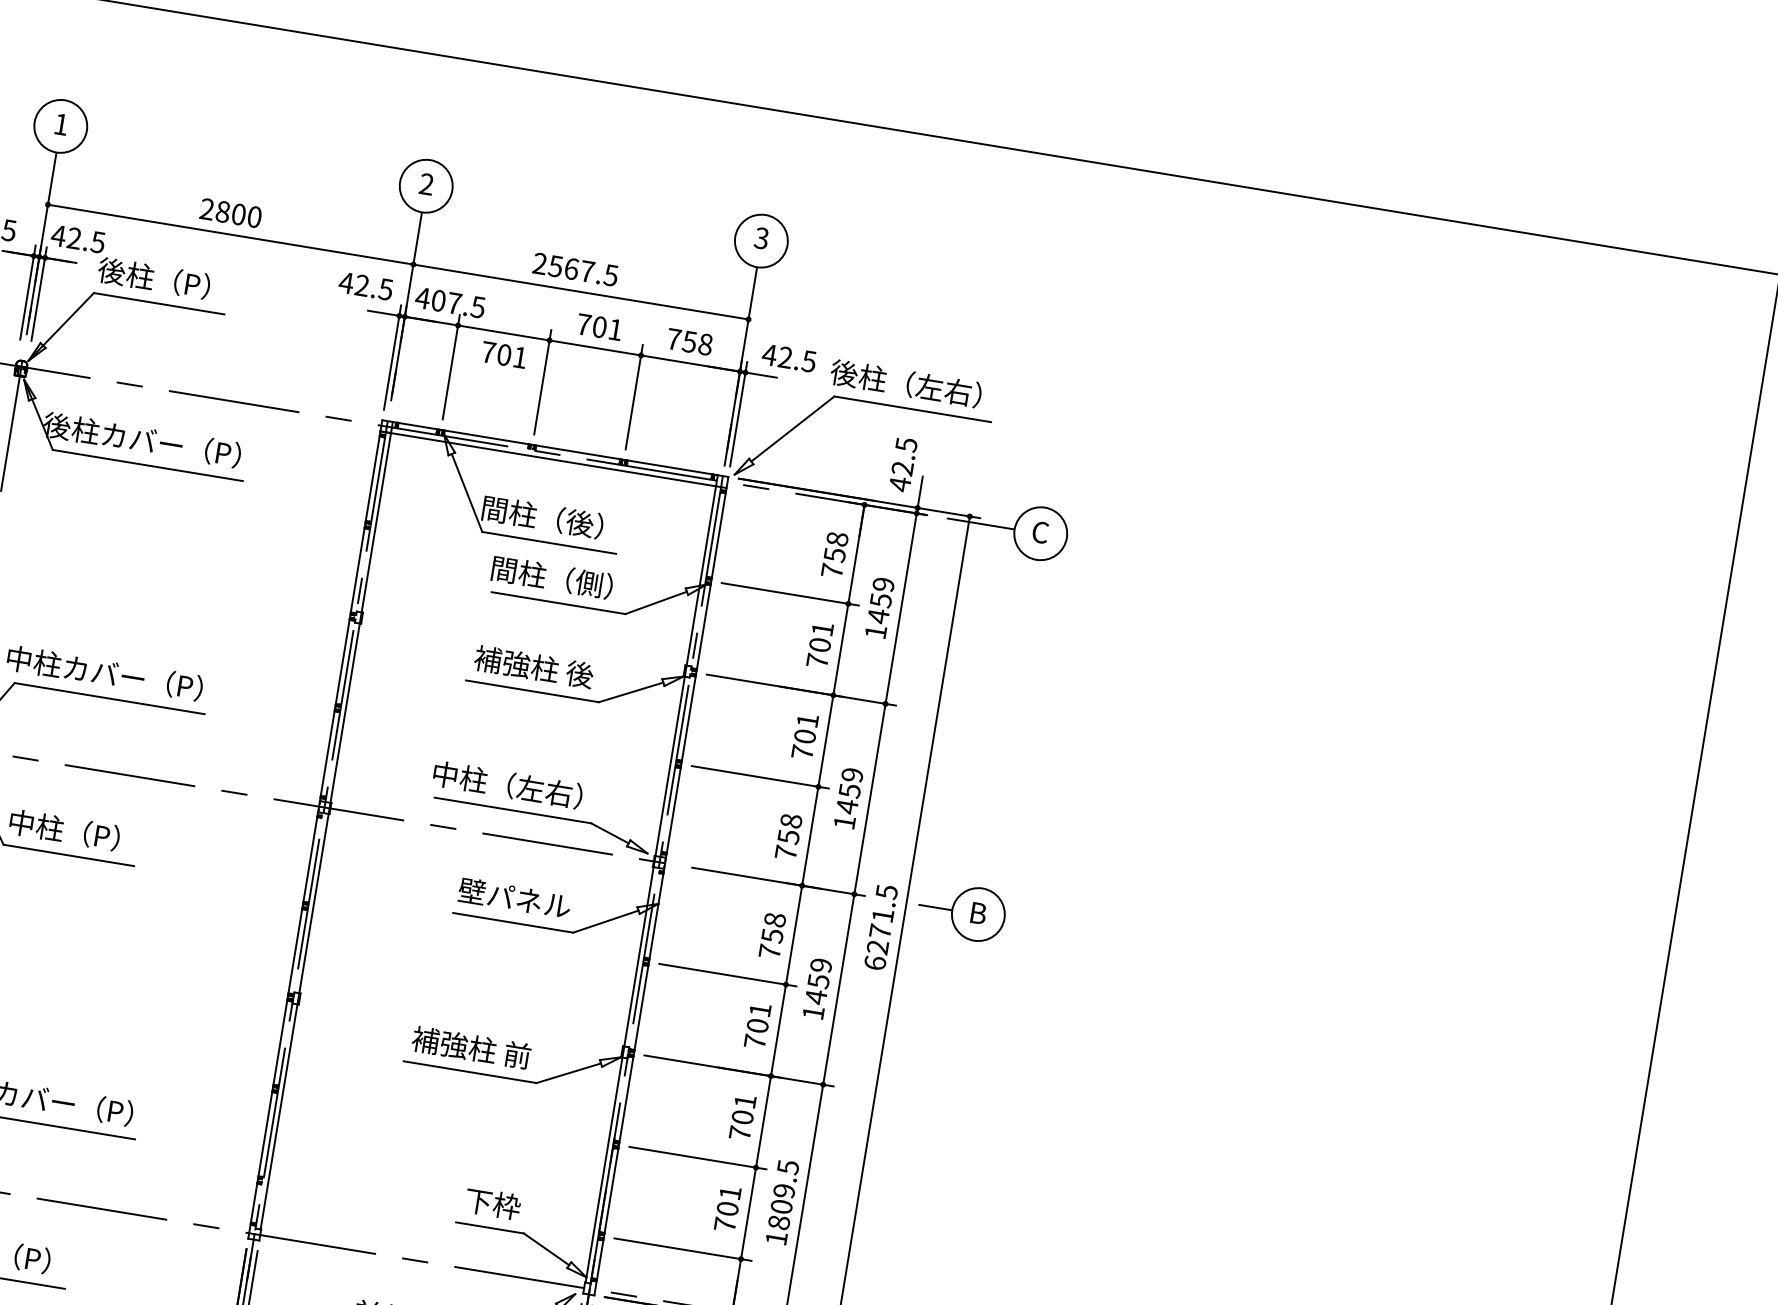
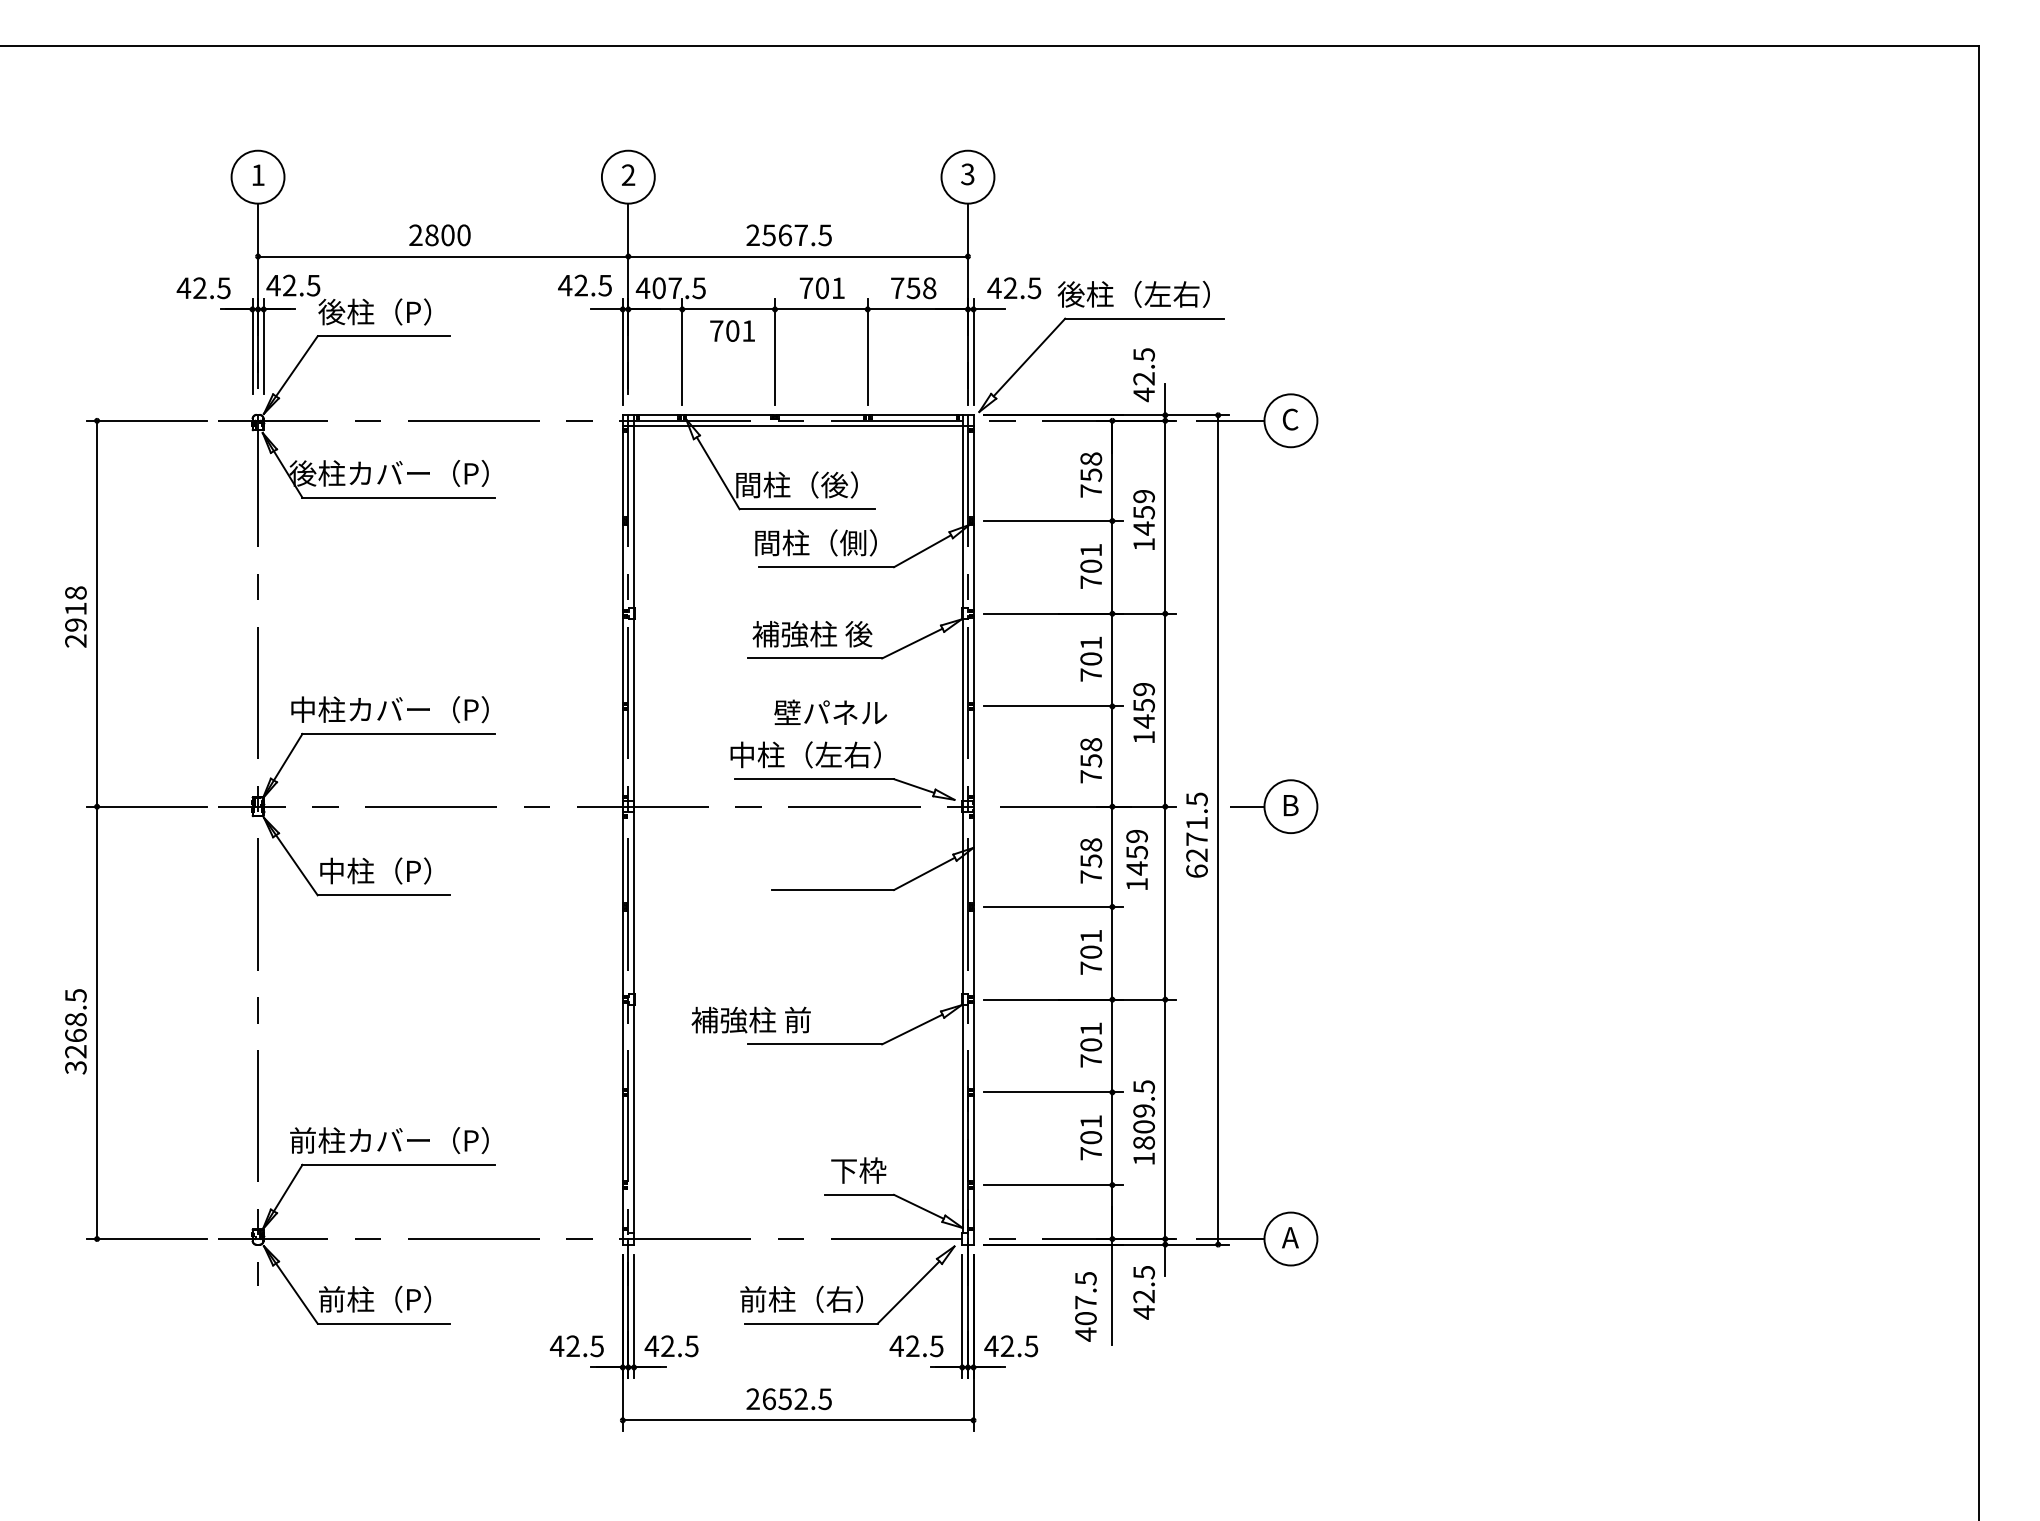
text: (514, 897) -> (830, 711), moved
text: (816, 988) -> (1136, 859), moved
text: (470, 1047) -> (750, 1019), moved

